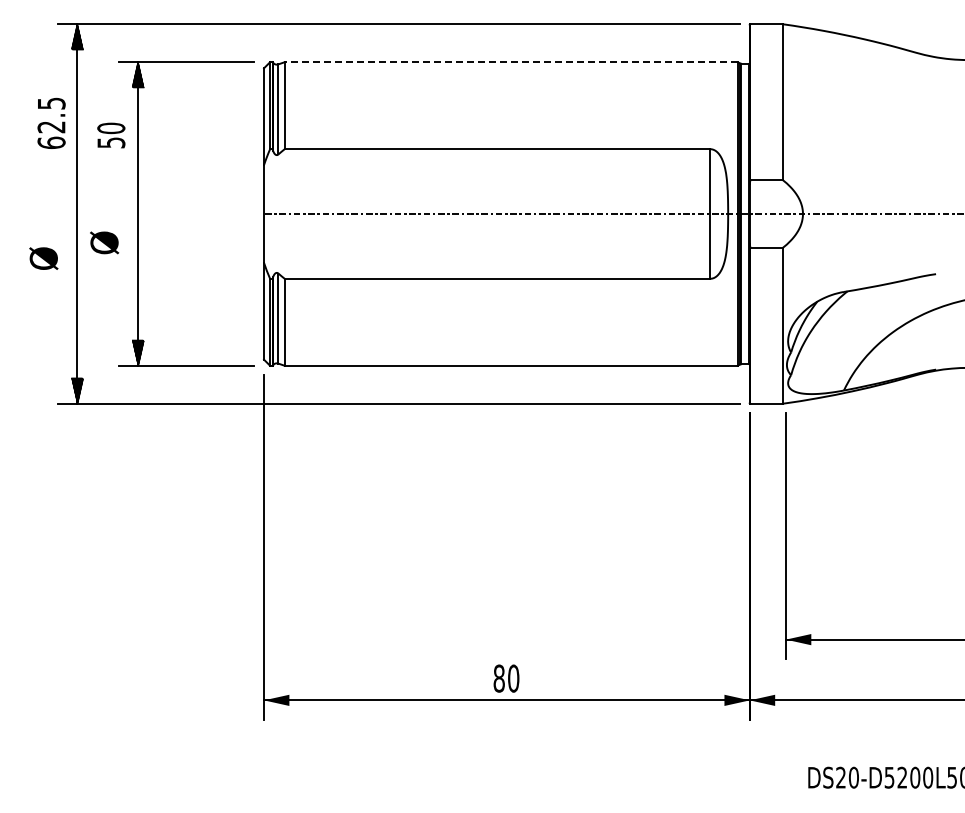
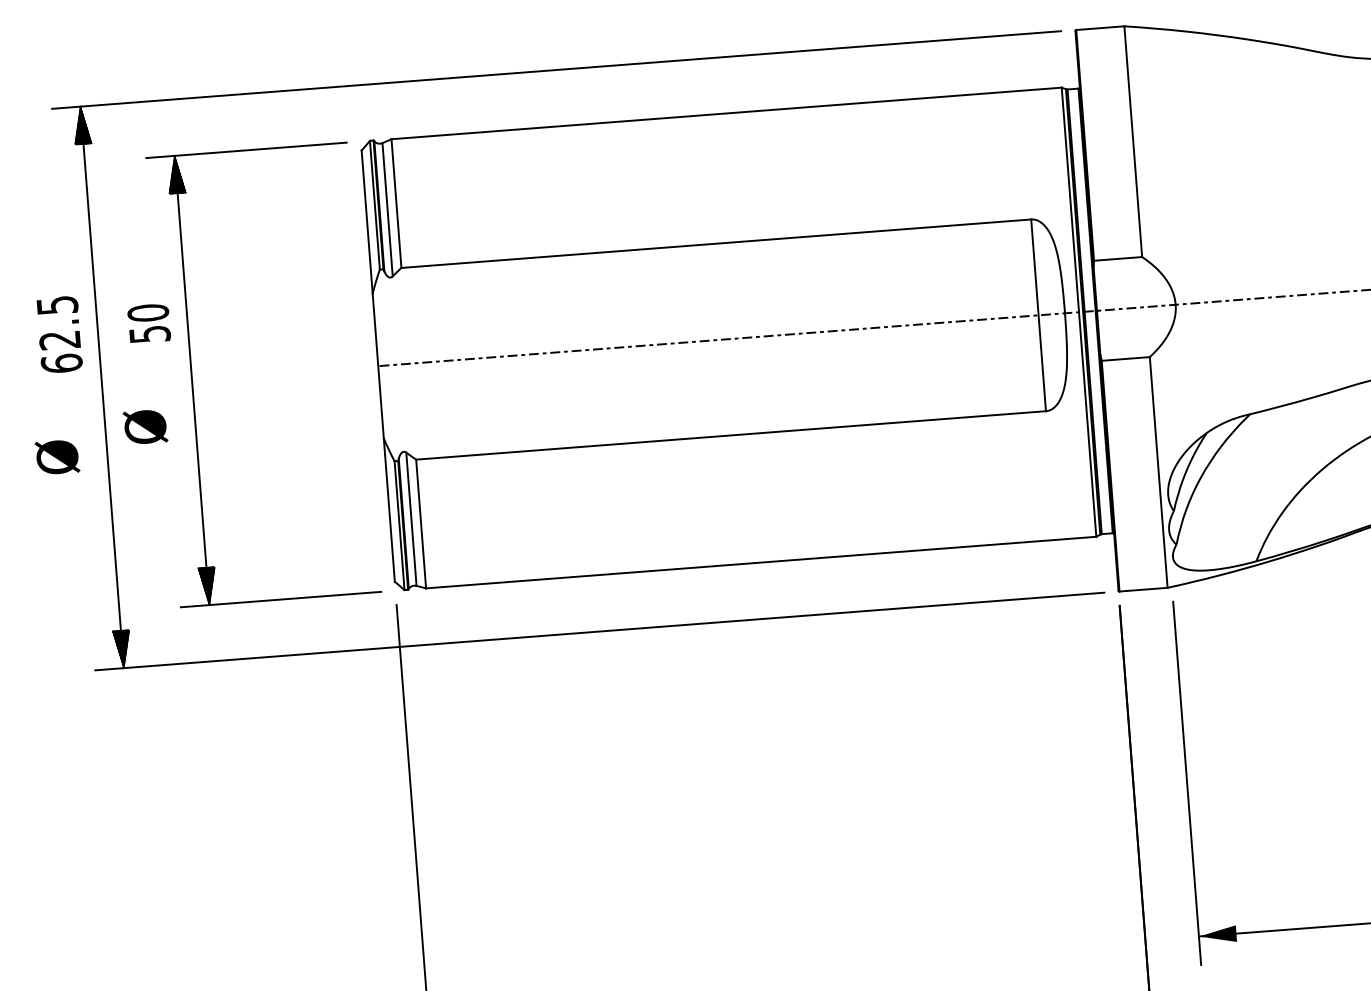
line: (510, 62) -> (725, 113), dashed -> solid
text: (51, 122) -> (59, 333), moved
text: (111, 135) -> (149, 323), moved

